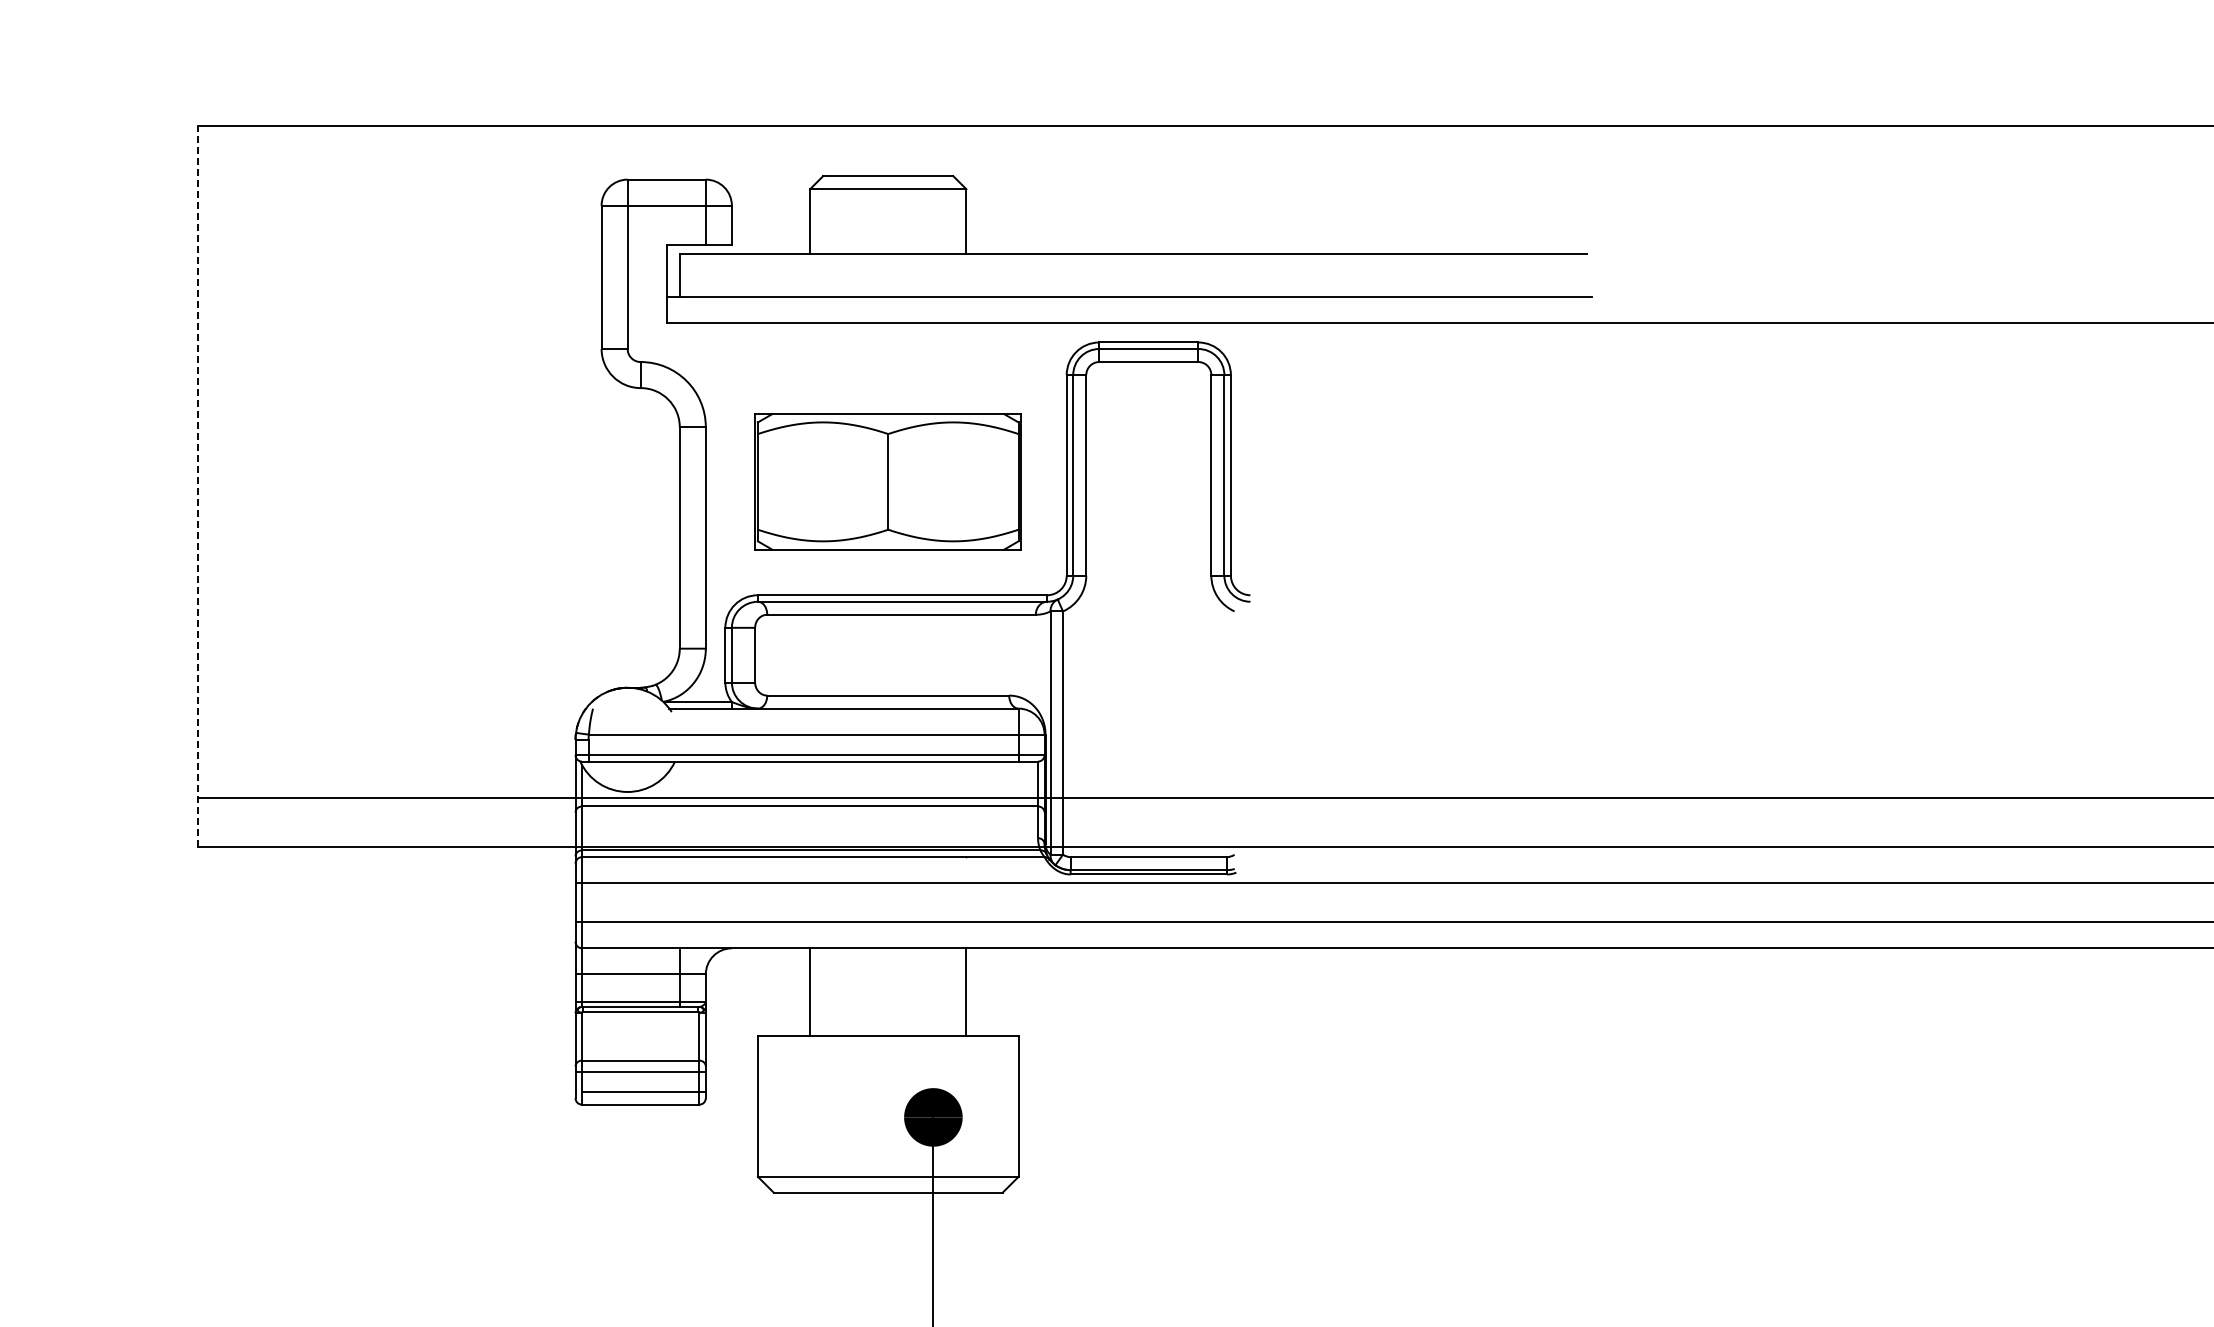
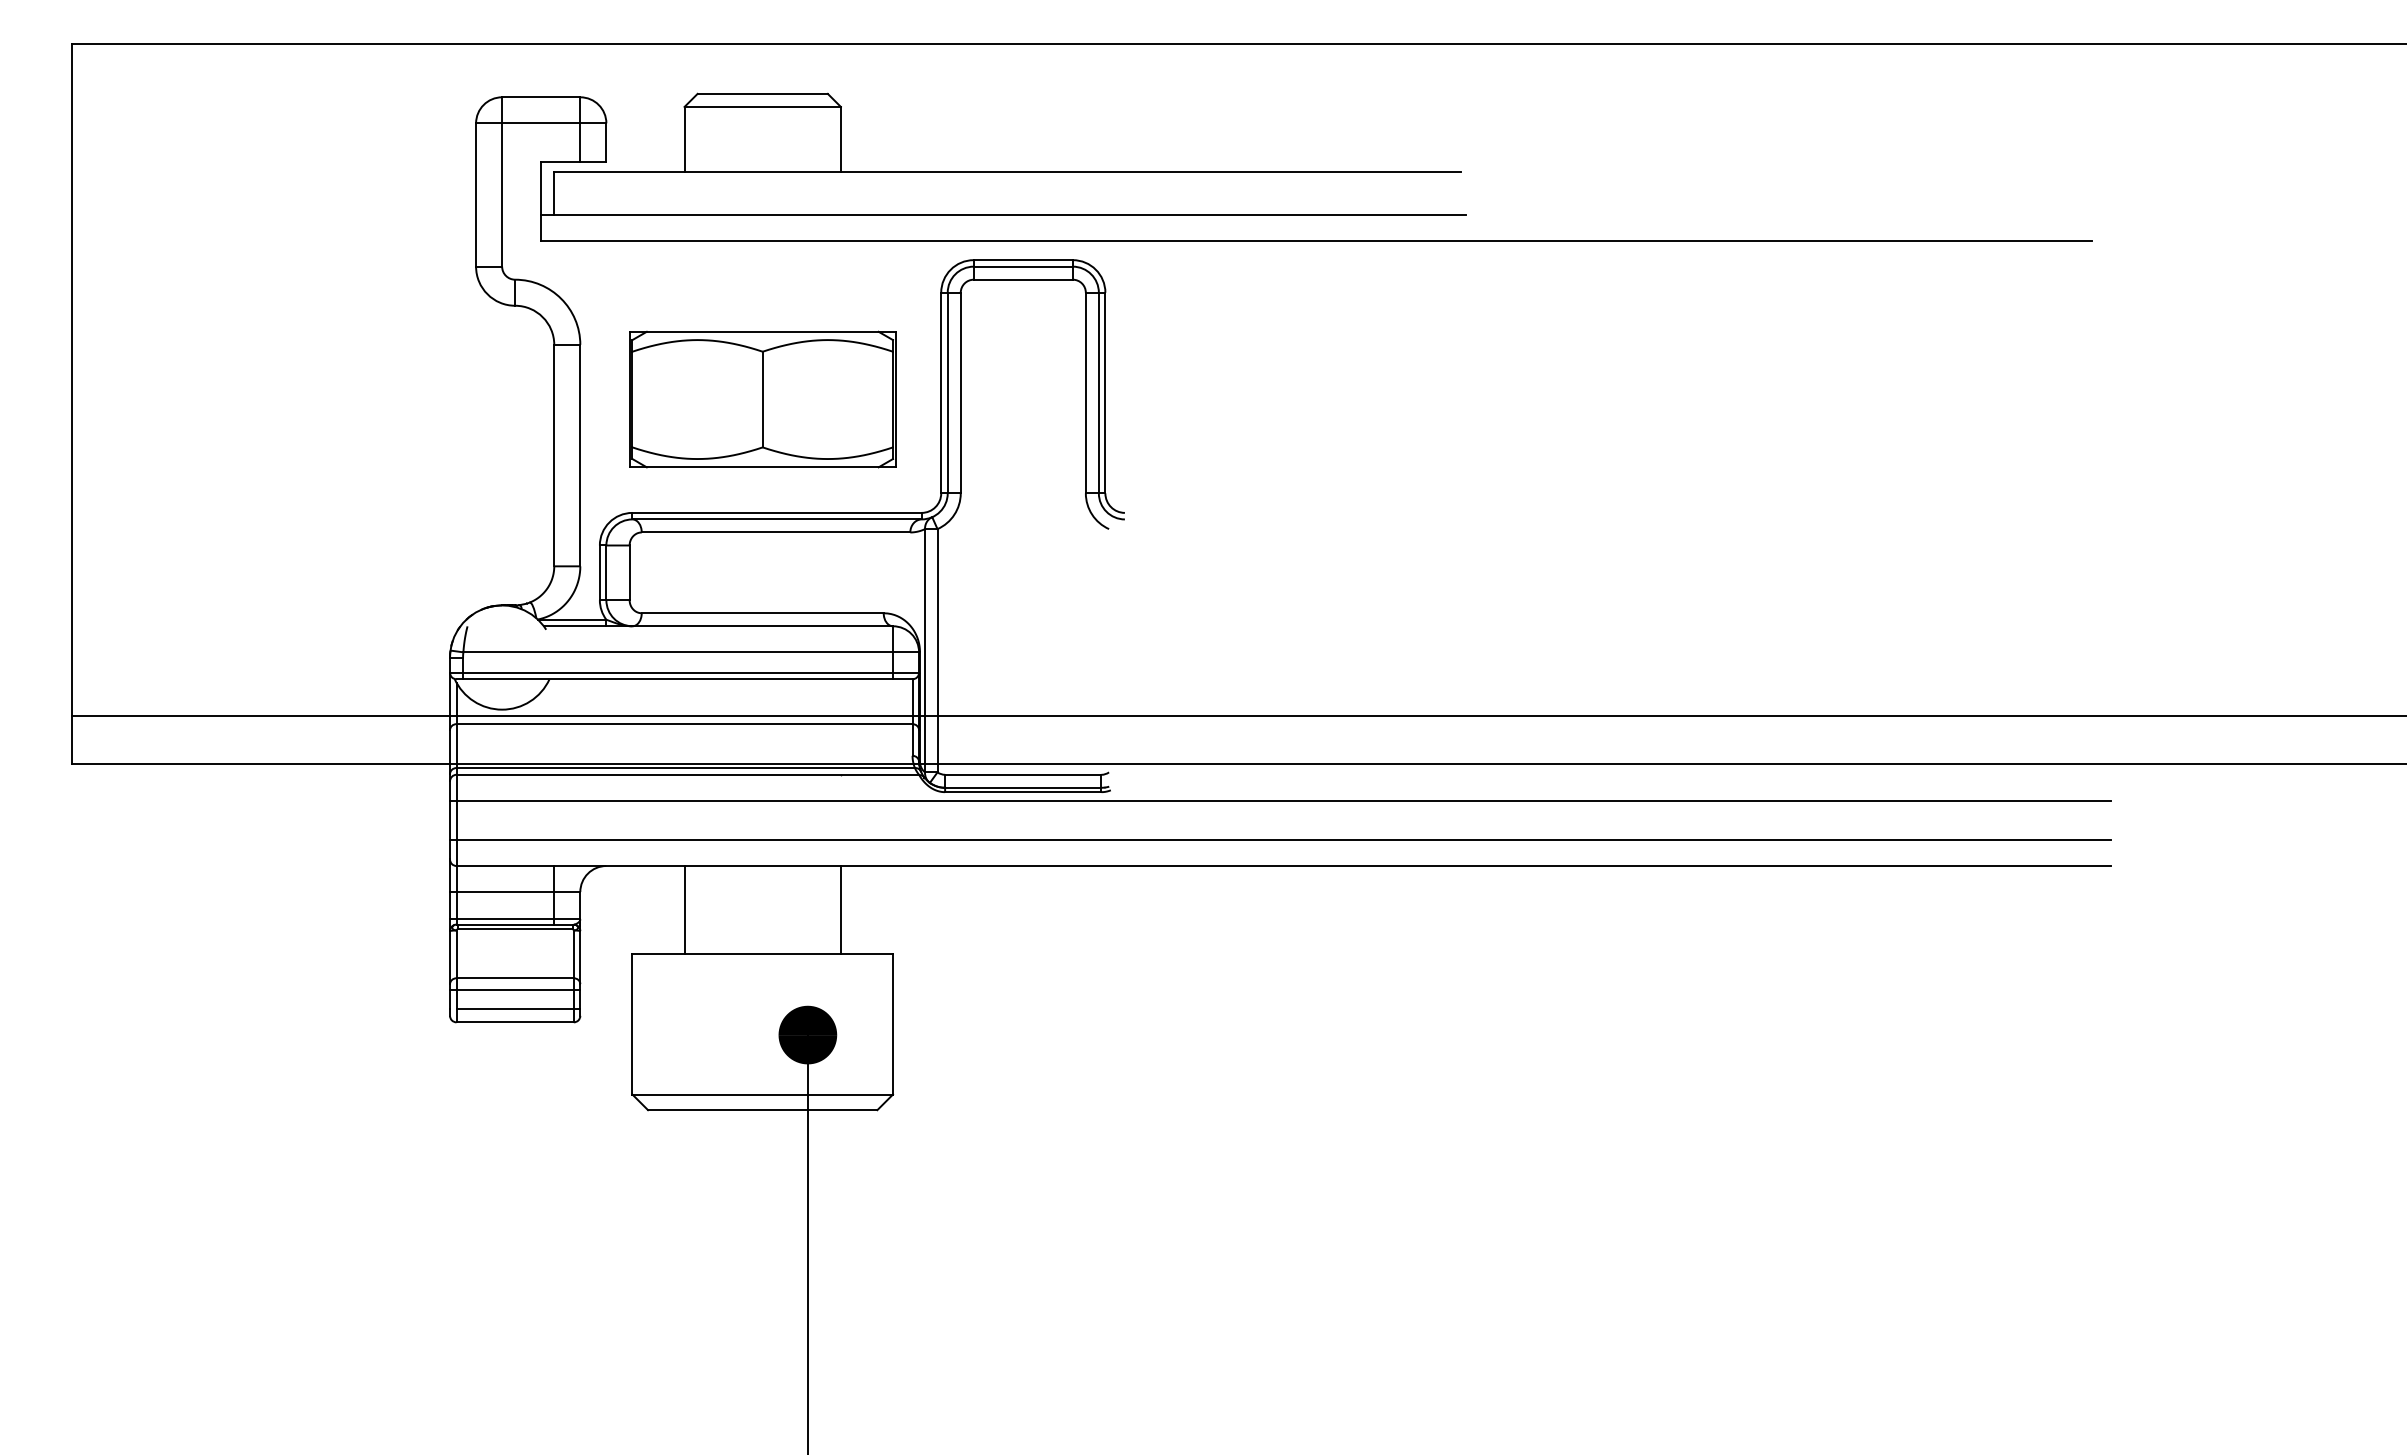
line: (198, 485) -> (72, 403), dashed -> solid

